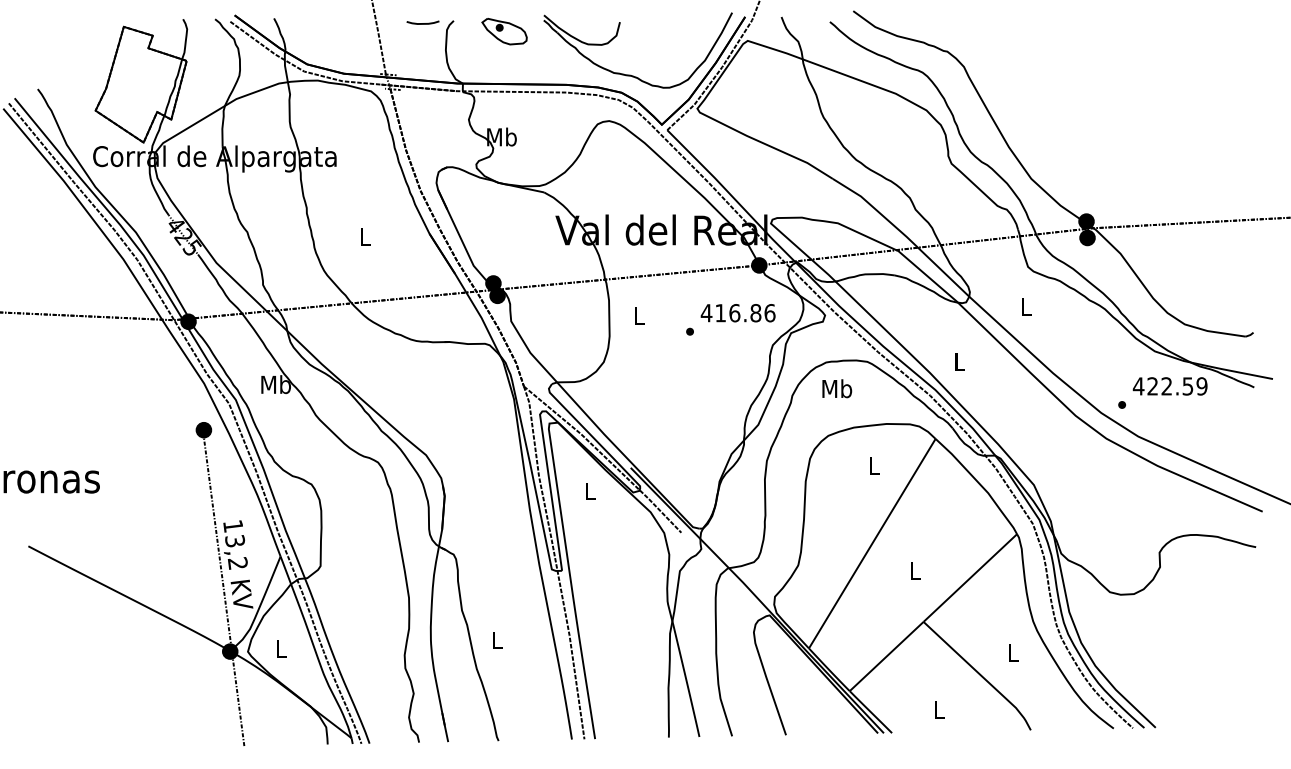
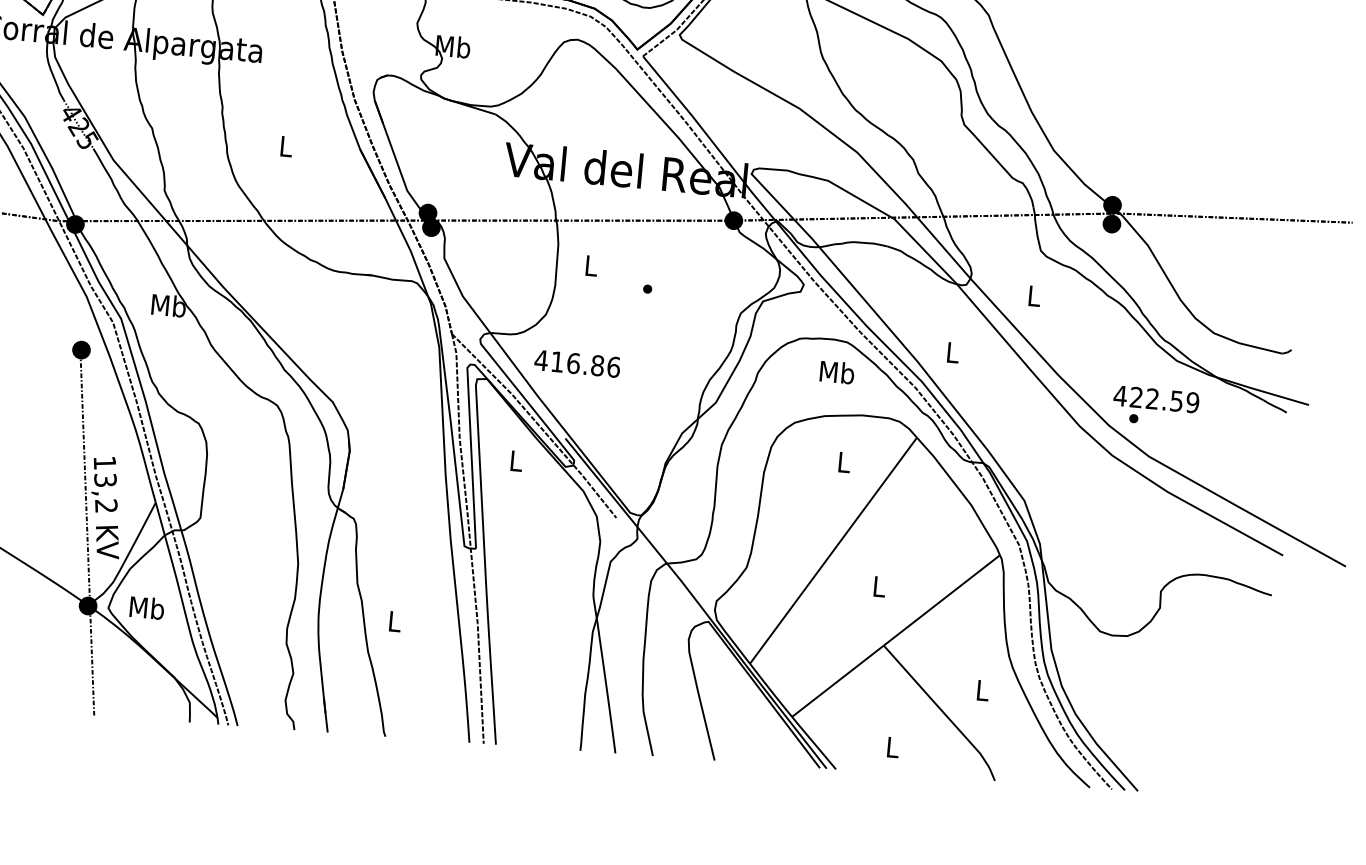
text: (737, 313) -> (576, 364), moved
text: (1169, 386) -> (1155, 399), moved
text: (837, 388) -> (837, 372), moved
text: (281, 648) -> (147, 607), L -> Mb

